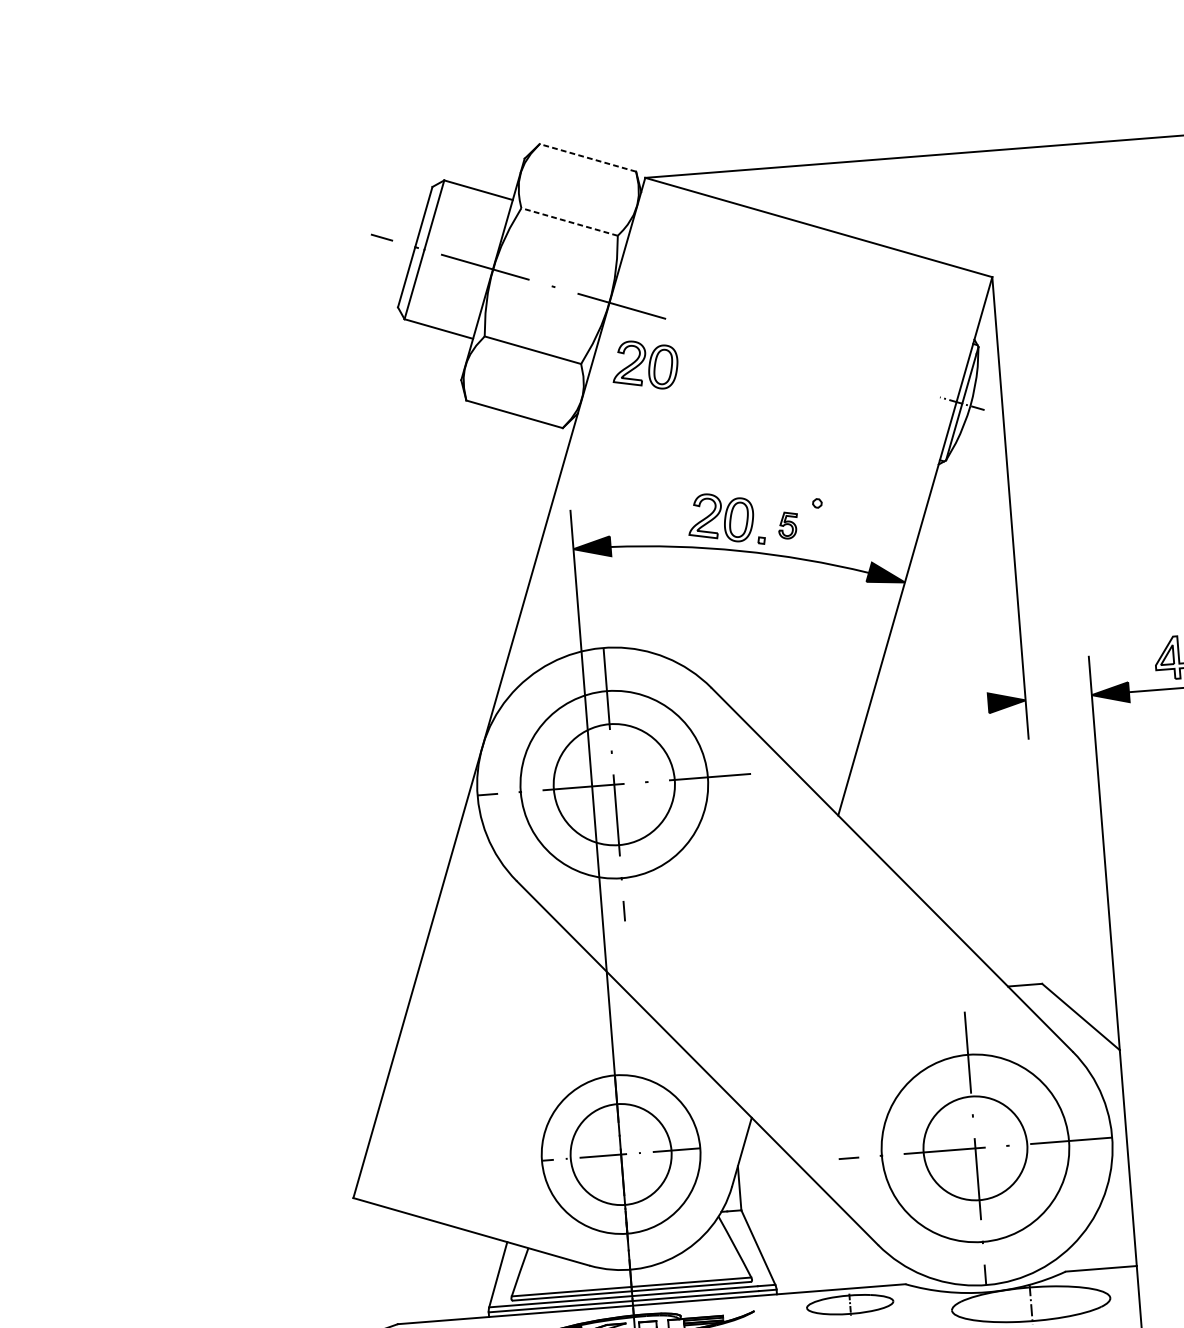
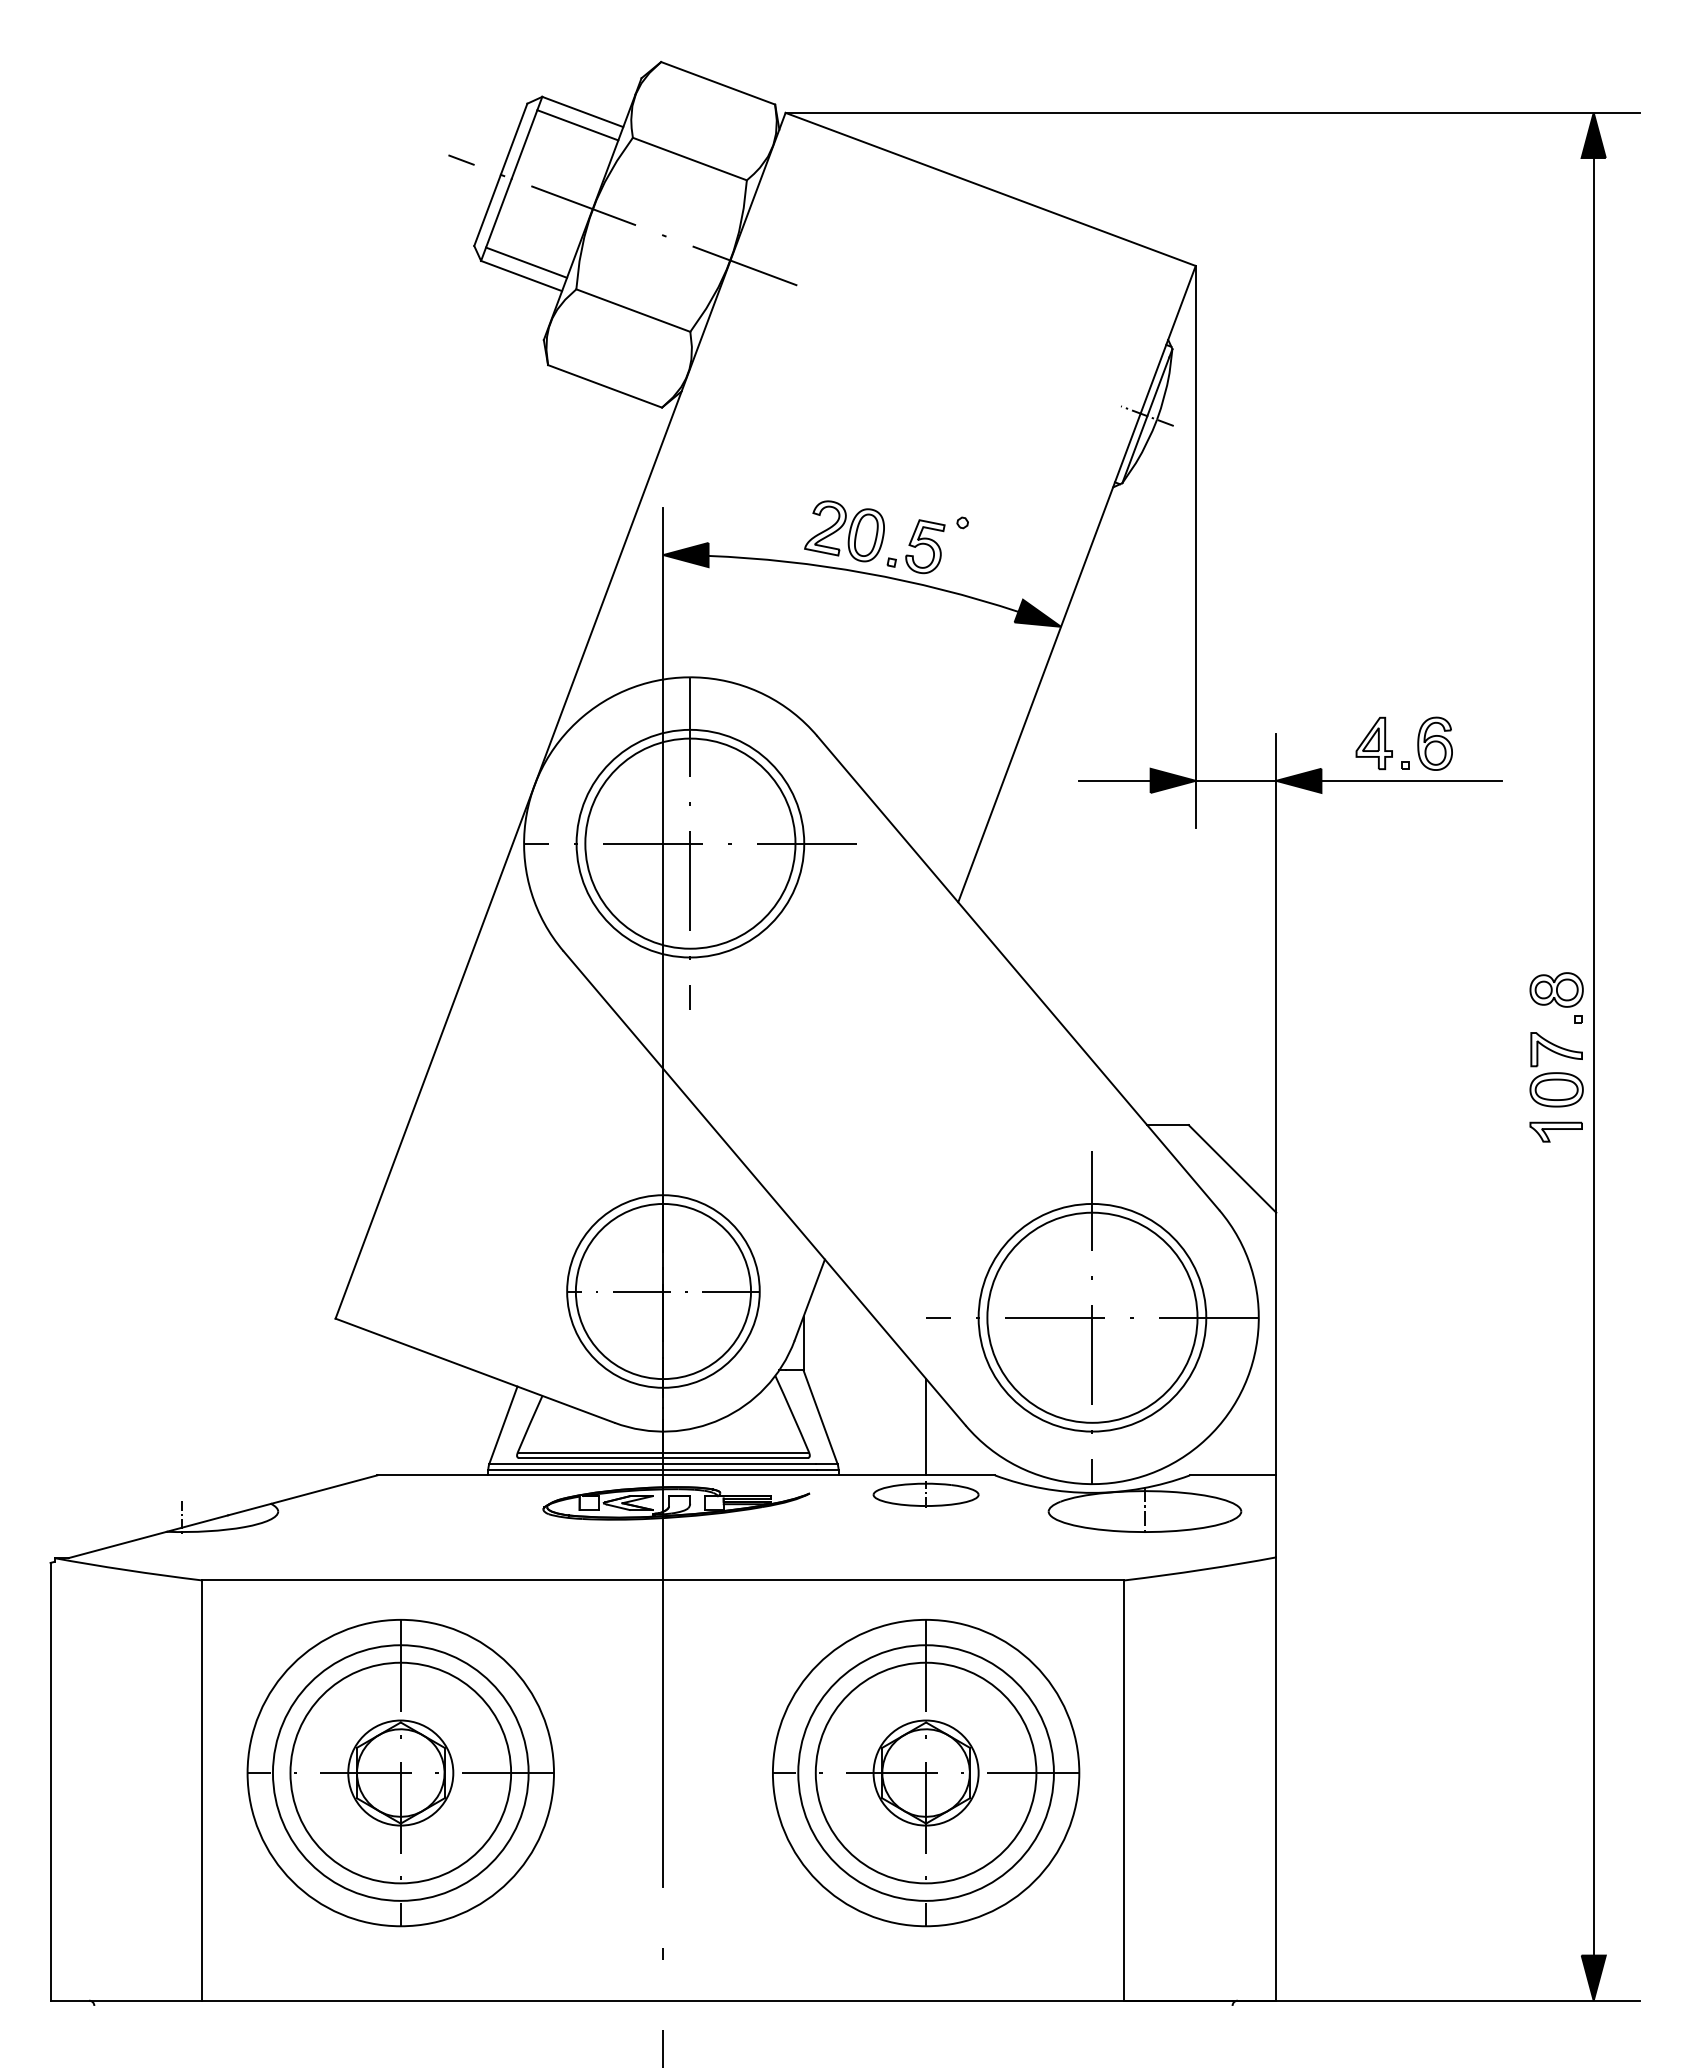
line: (588, 158) -> (718, 83), dashed -> solid
line: (475, 201) -> (577, 125), added
line: (569, 222) -> (689, 159), dashed -> solid
line: (442, 317) -> (526, 262), added
part: (645, 365) -> (767, 339), removed
part: (788, 525) -> (925, 546), size x1.67
line: (1058, 697) -> (1235, 780), added
line: (958, 705) -> (1114, 780), added
circle: (614, 784) -> (690, 843), size x1.43
circle: (975, 1148) -> (1092, 1317), size x1.67
circle: (621, 1154) -> (663, 1291), size x1.43
line: (846, 1248) -> (926, 1426), added

